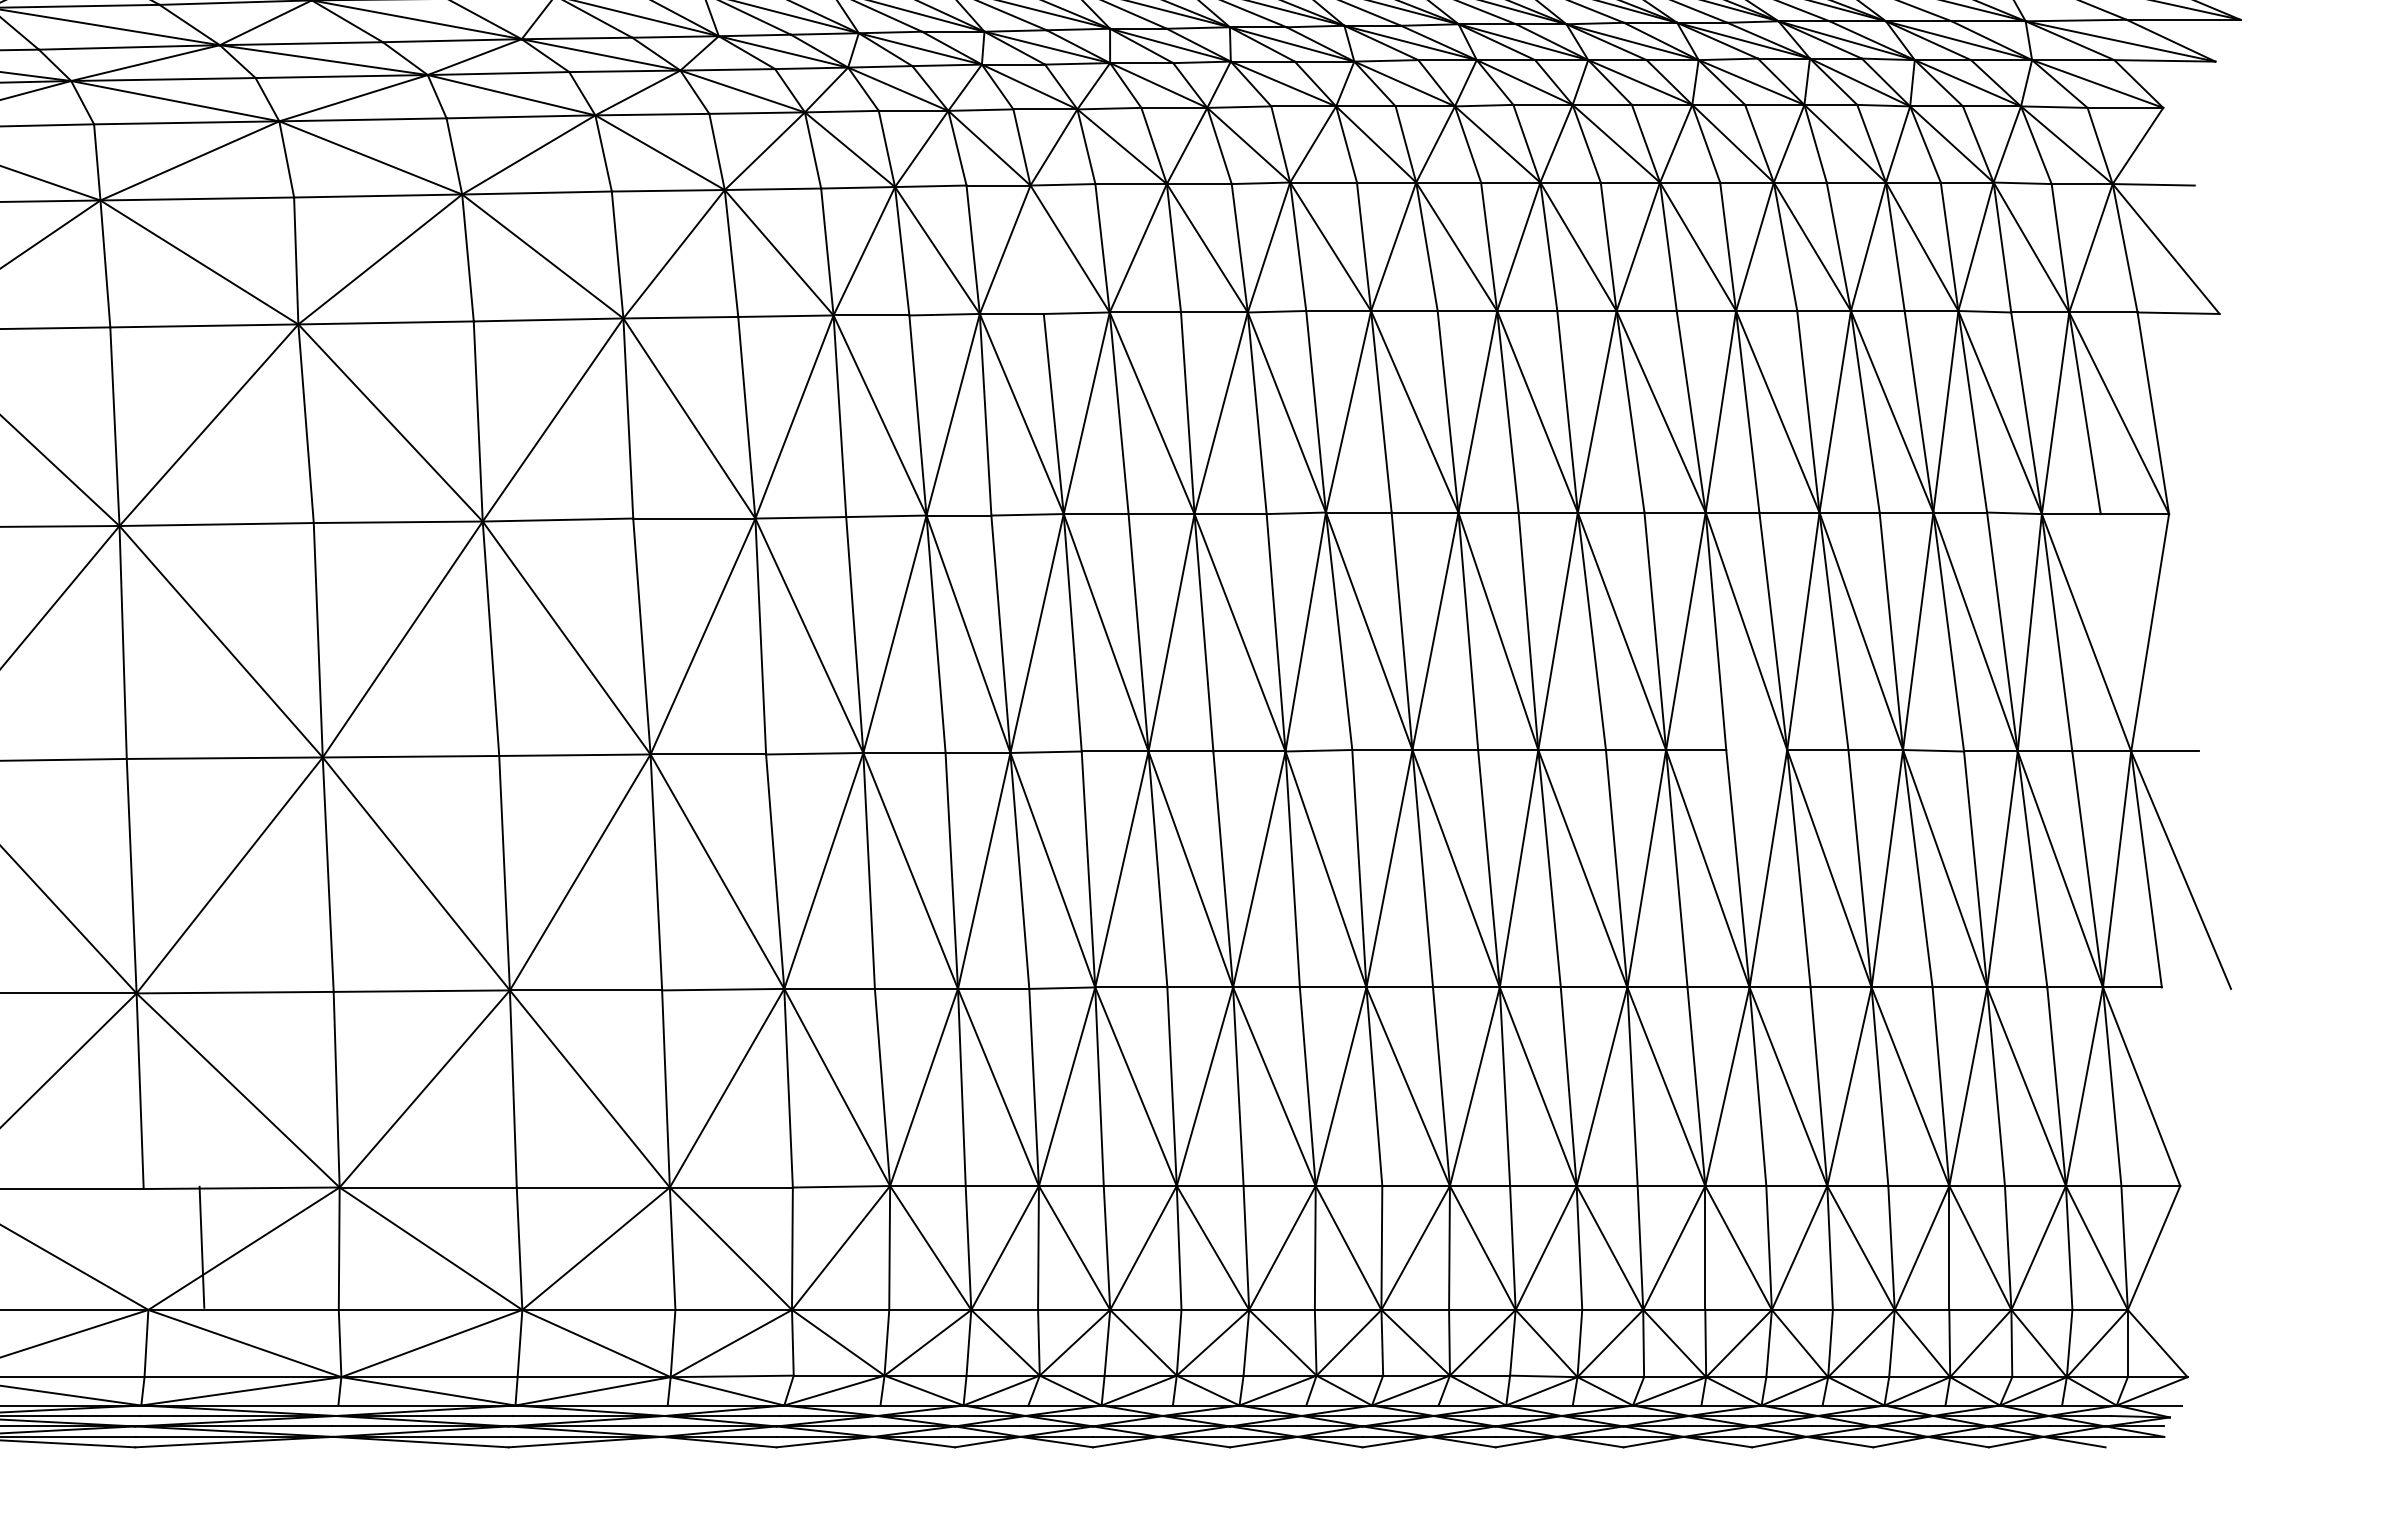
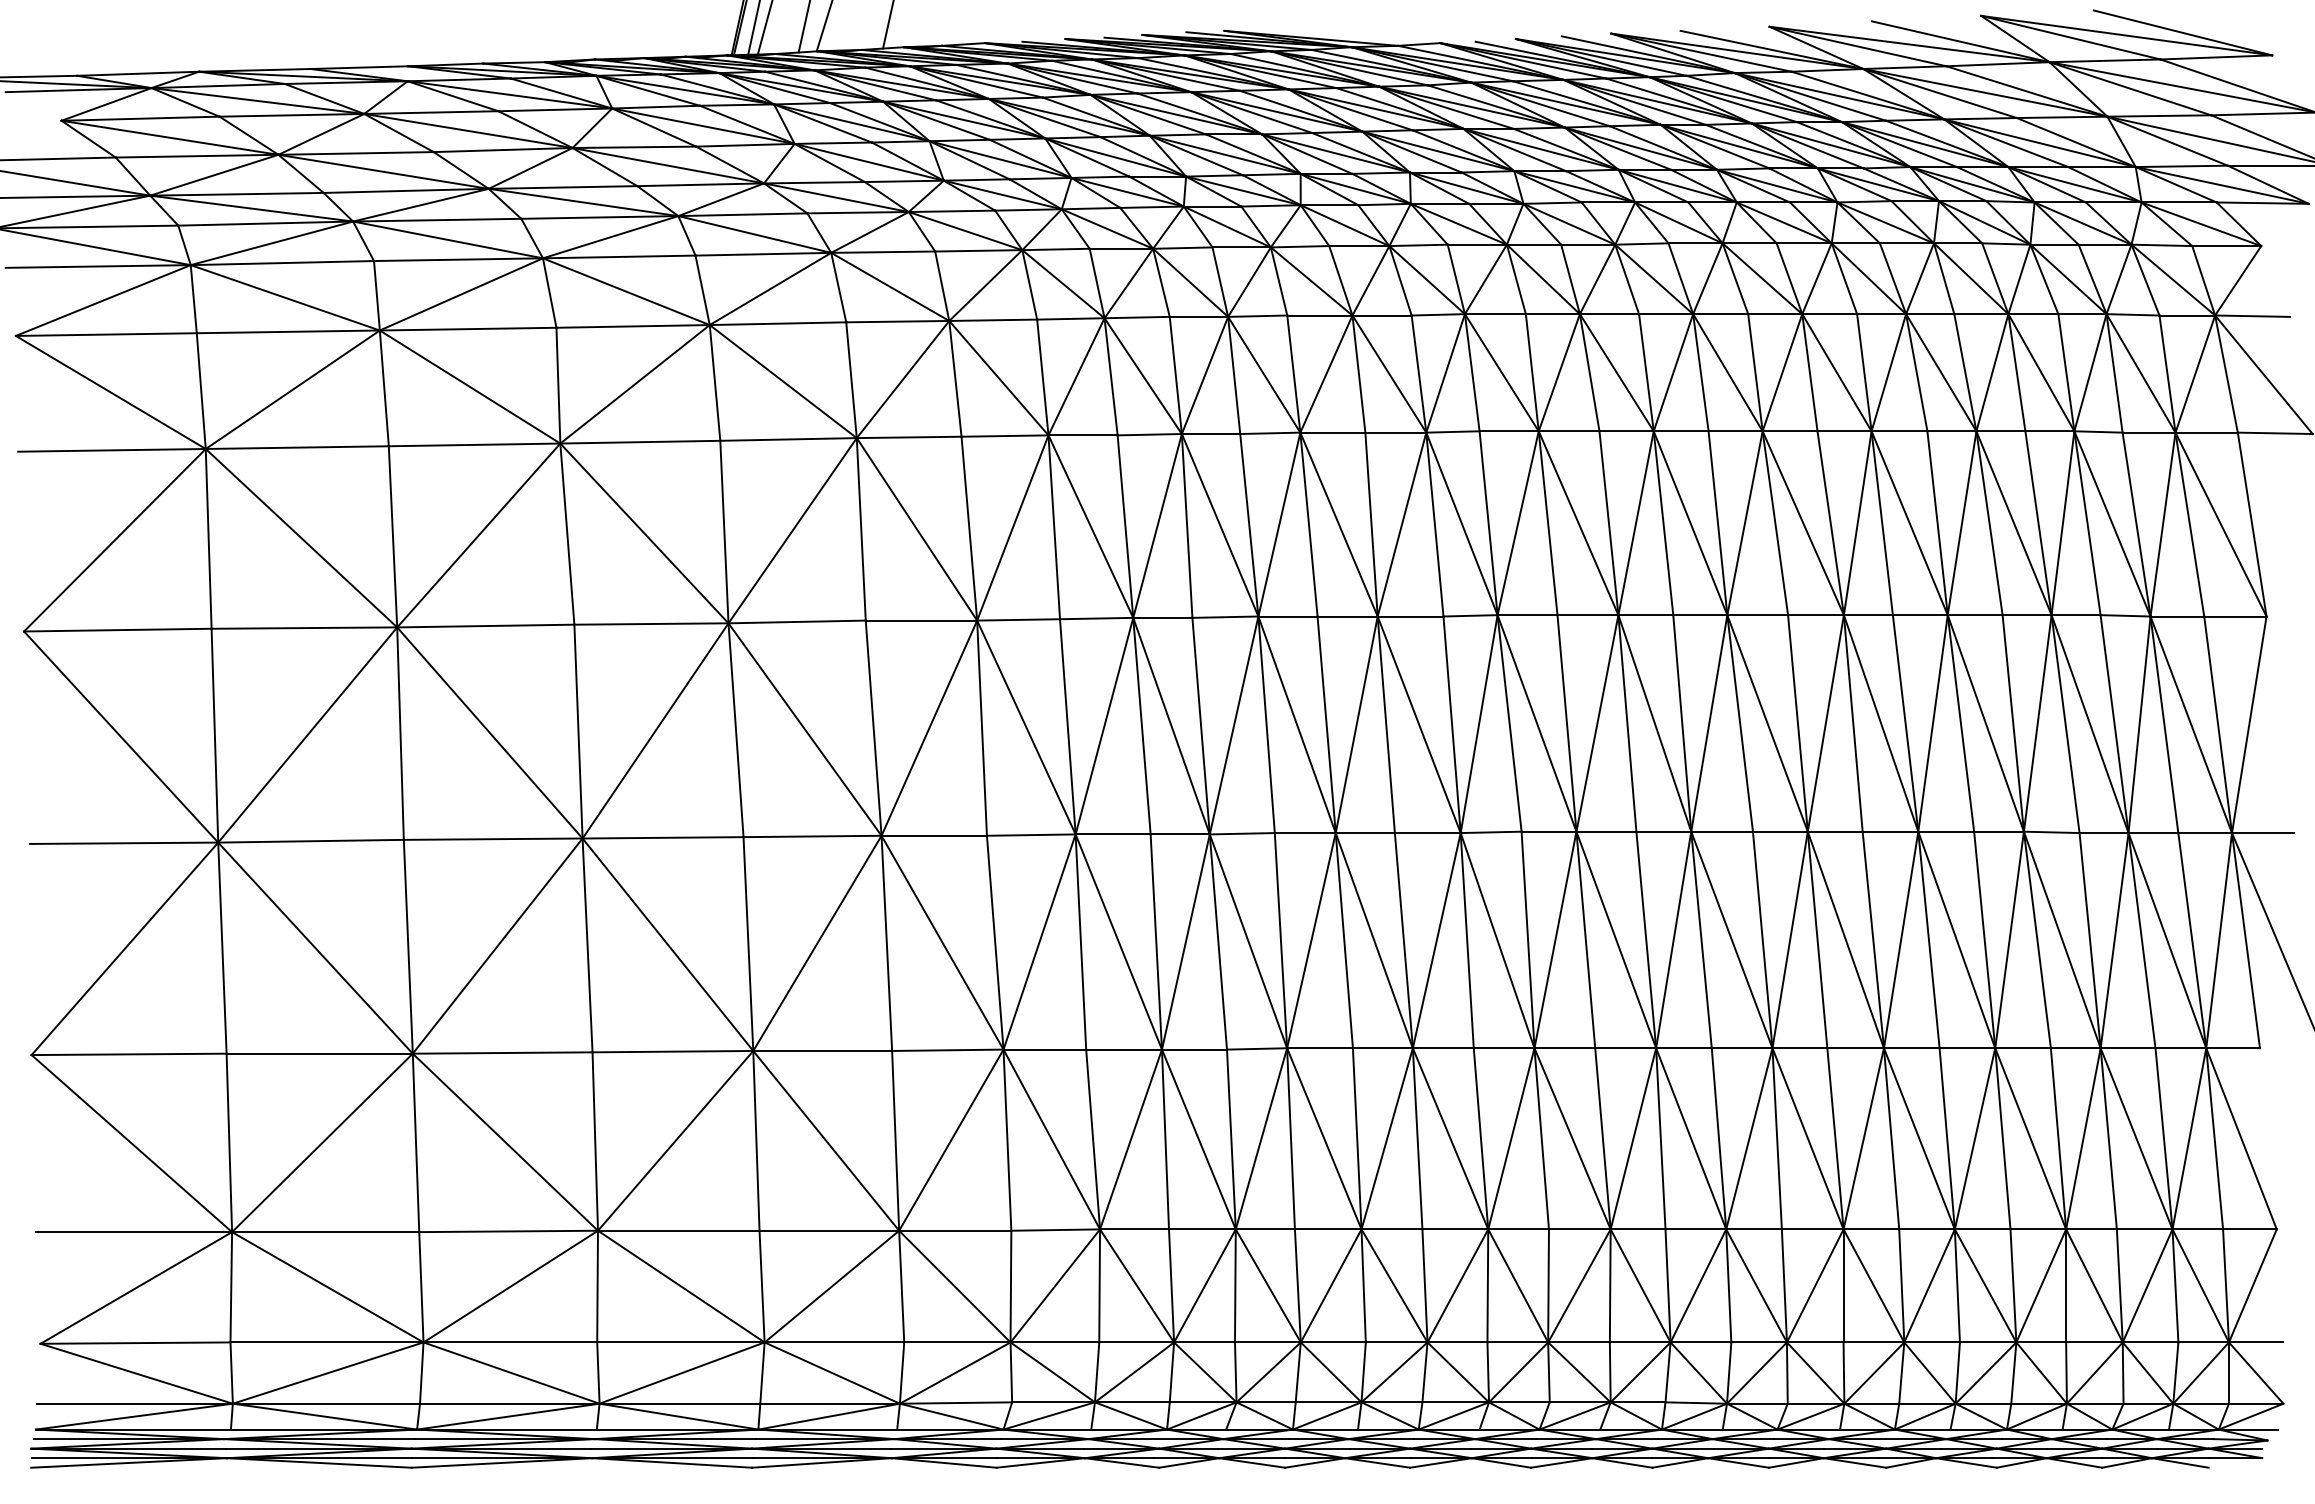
line: (1037, 249) -> (1234, 375), added
line: (2116, 632) -> (2218, 724), added
line: (1756, 749) -> (1890, 831), added
line: (202, 1247) -> (421, 1287), moved
line: (2156, 1310) -> (2255, 1342), added

